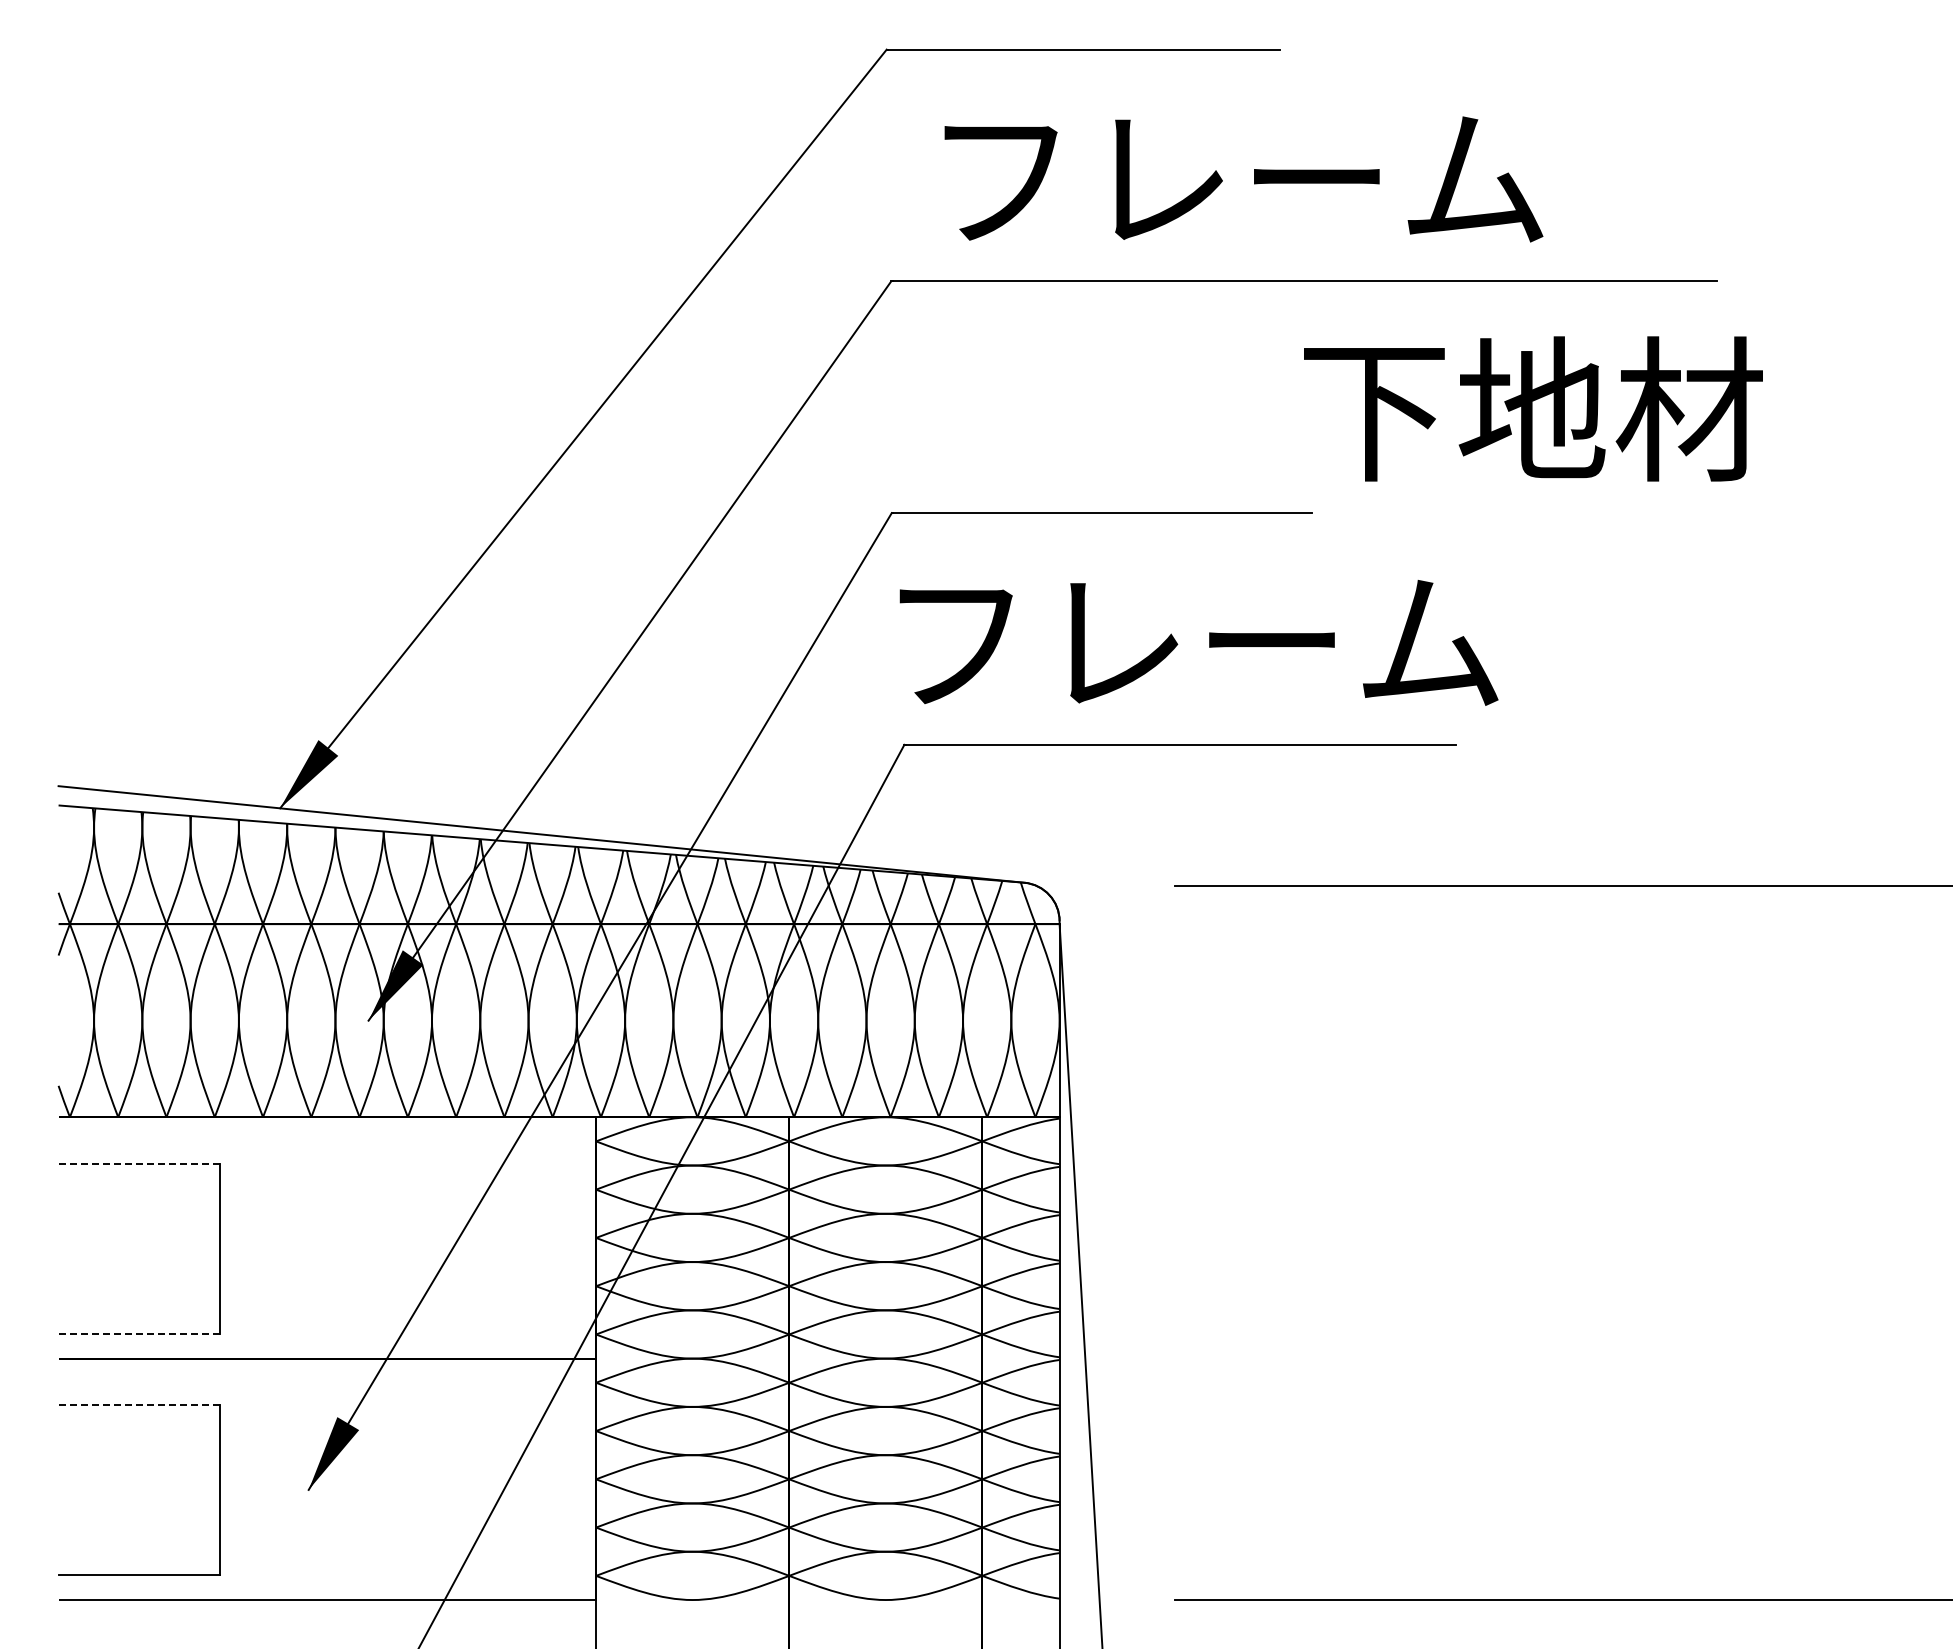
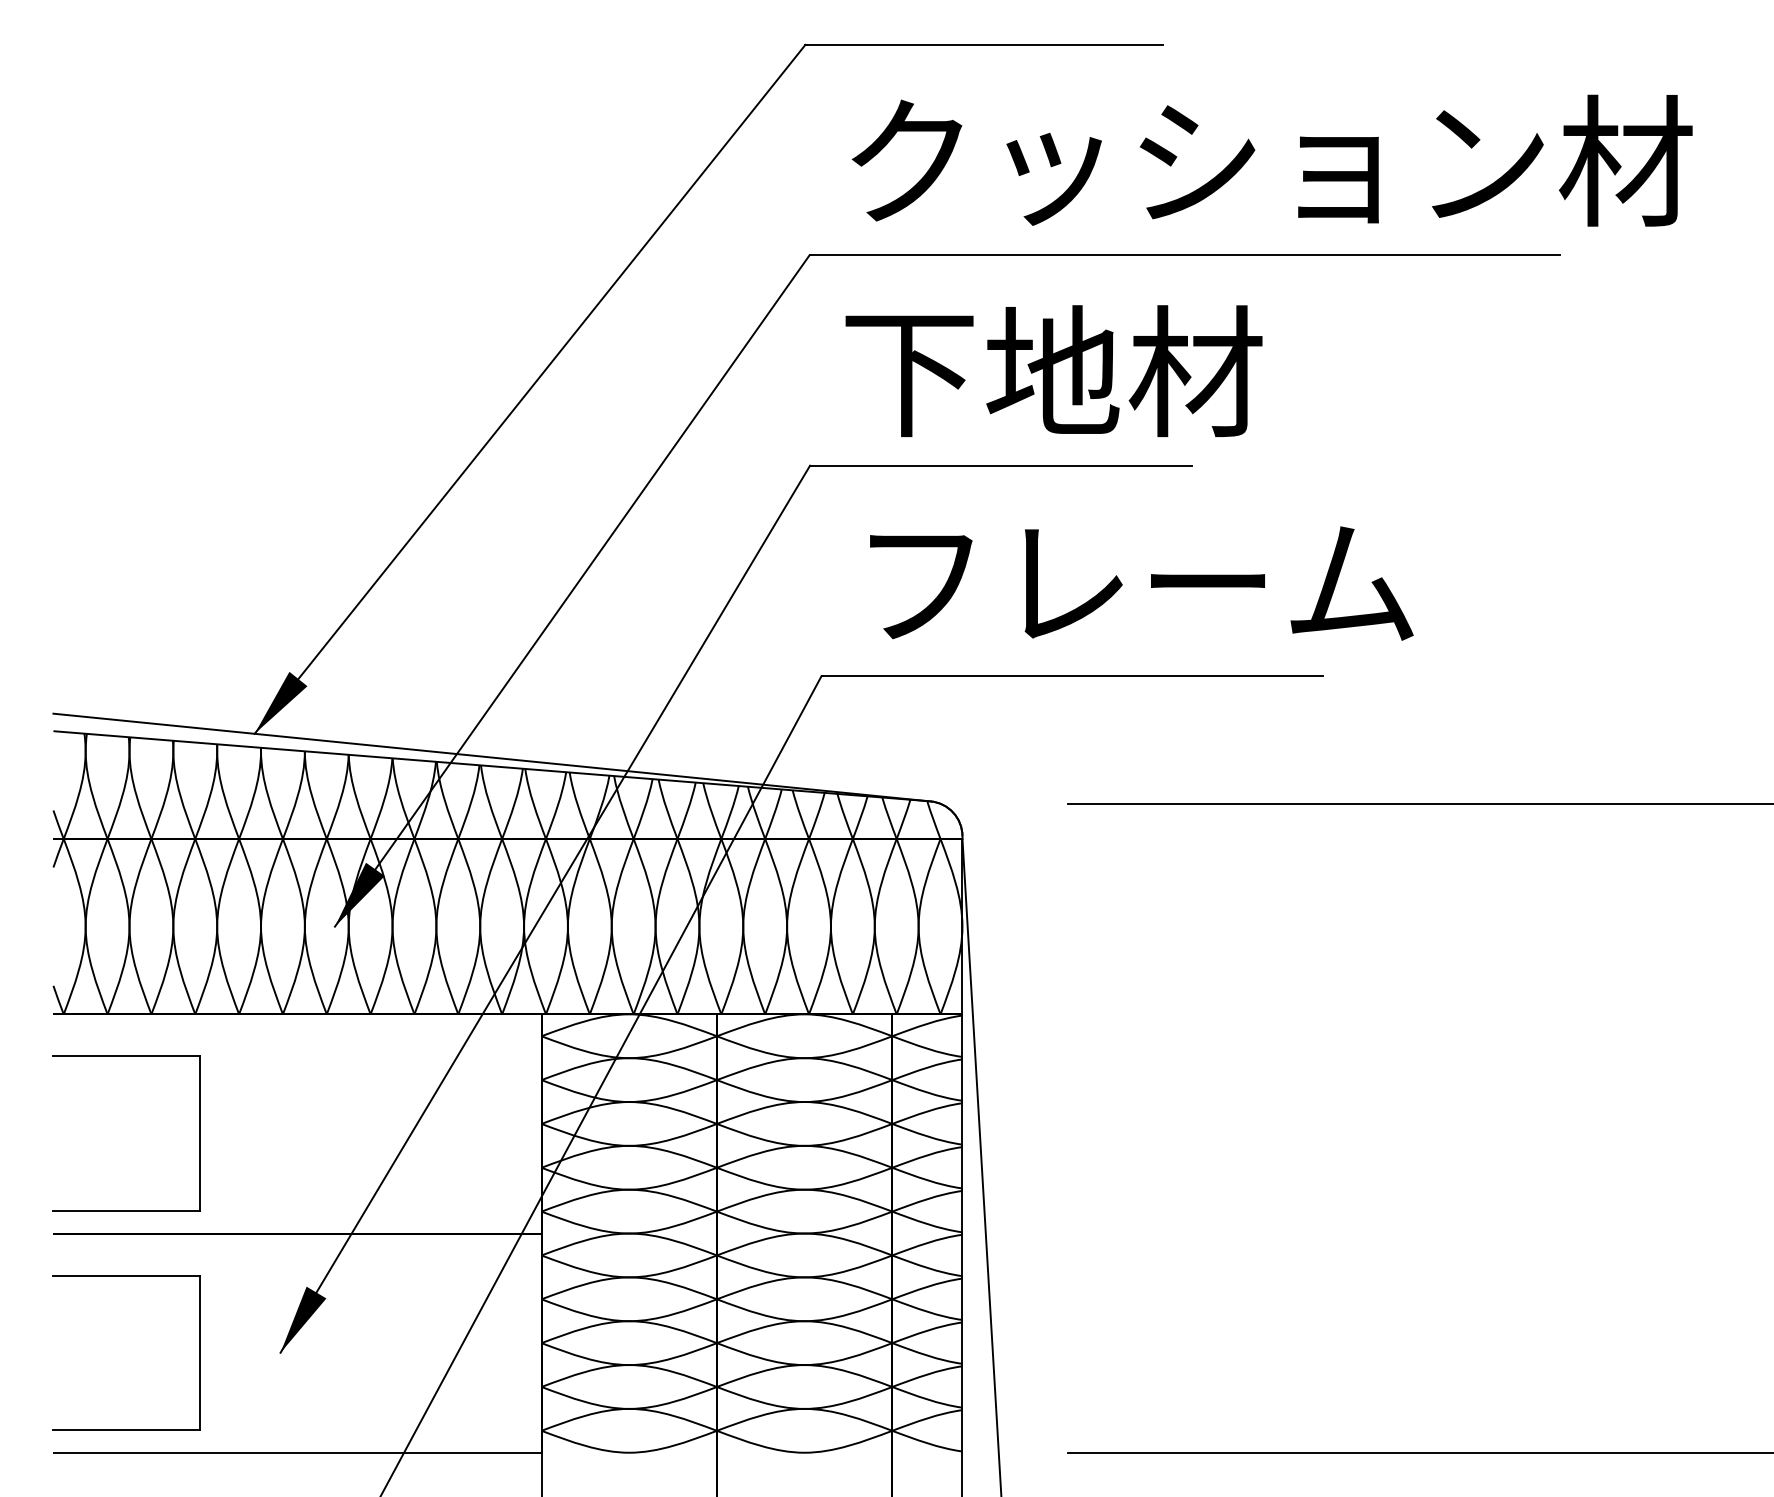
text: (1400, 176) -> (1272, 160), フレーム -> クッション材
text: (1533, 408) -> (1054, 370), moved
text: (1198, 642) -> (1141, 583), moved
line: (139, 1163) -> (126, 1056), dashed -> solid
line: (139, 1333) -> (126, 1210), dashed -> solid
line: (139, 1404) -> (126, 1275), dashed -> solid

